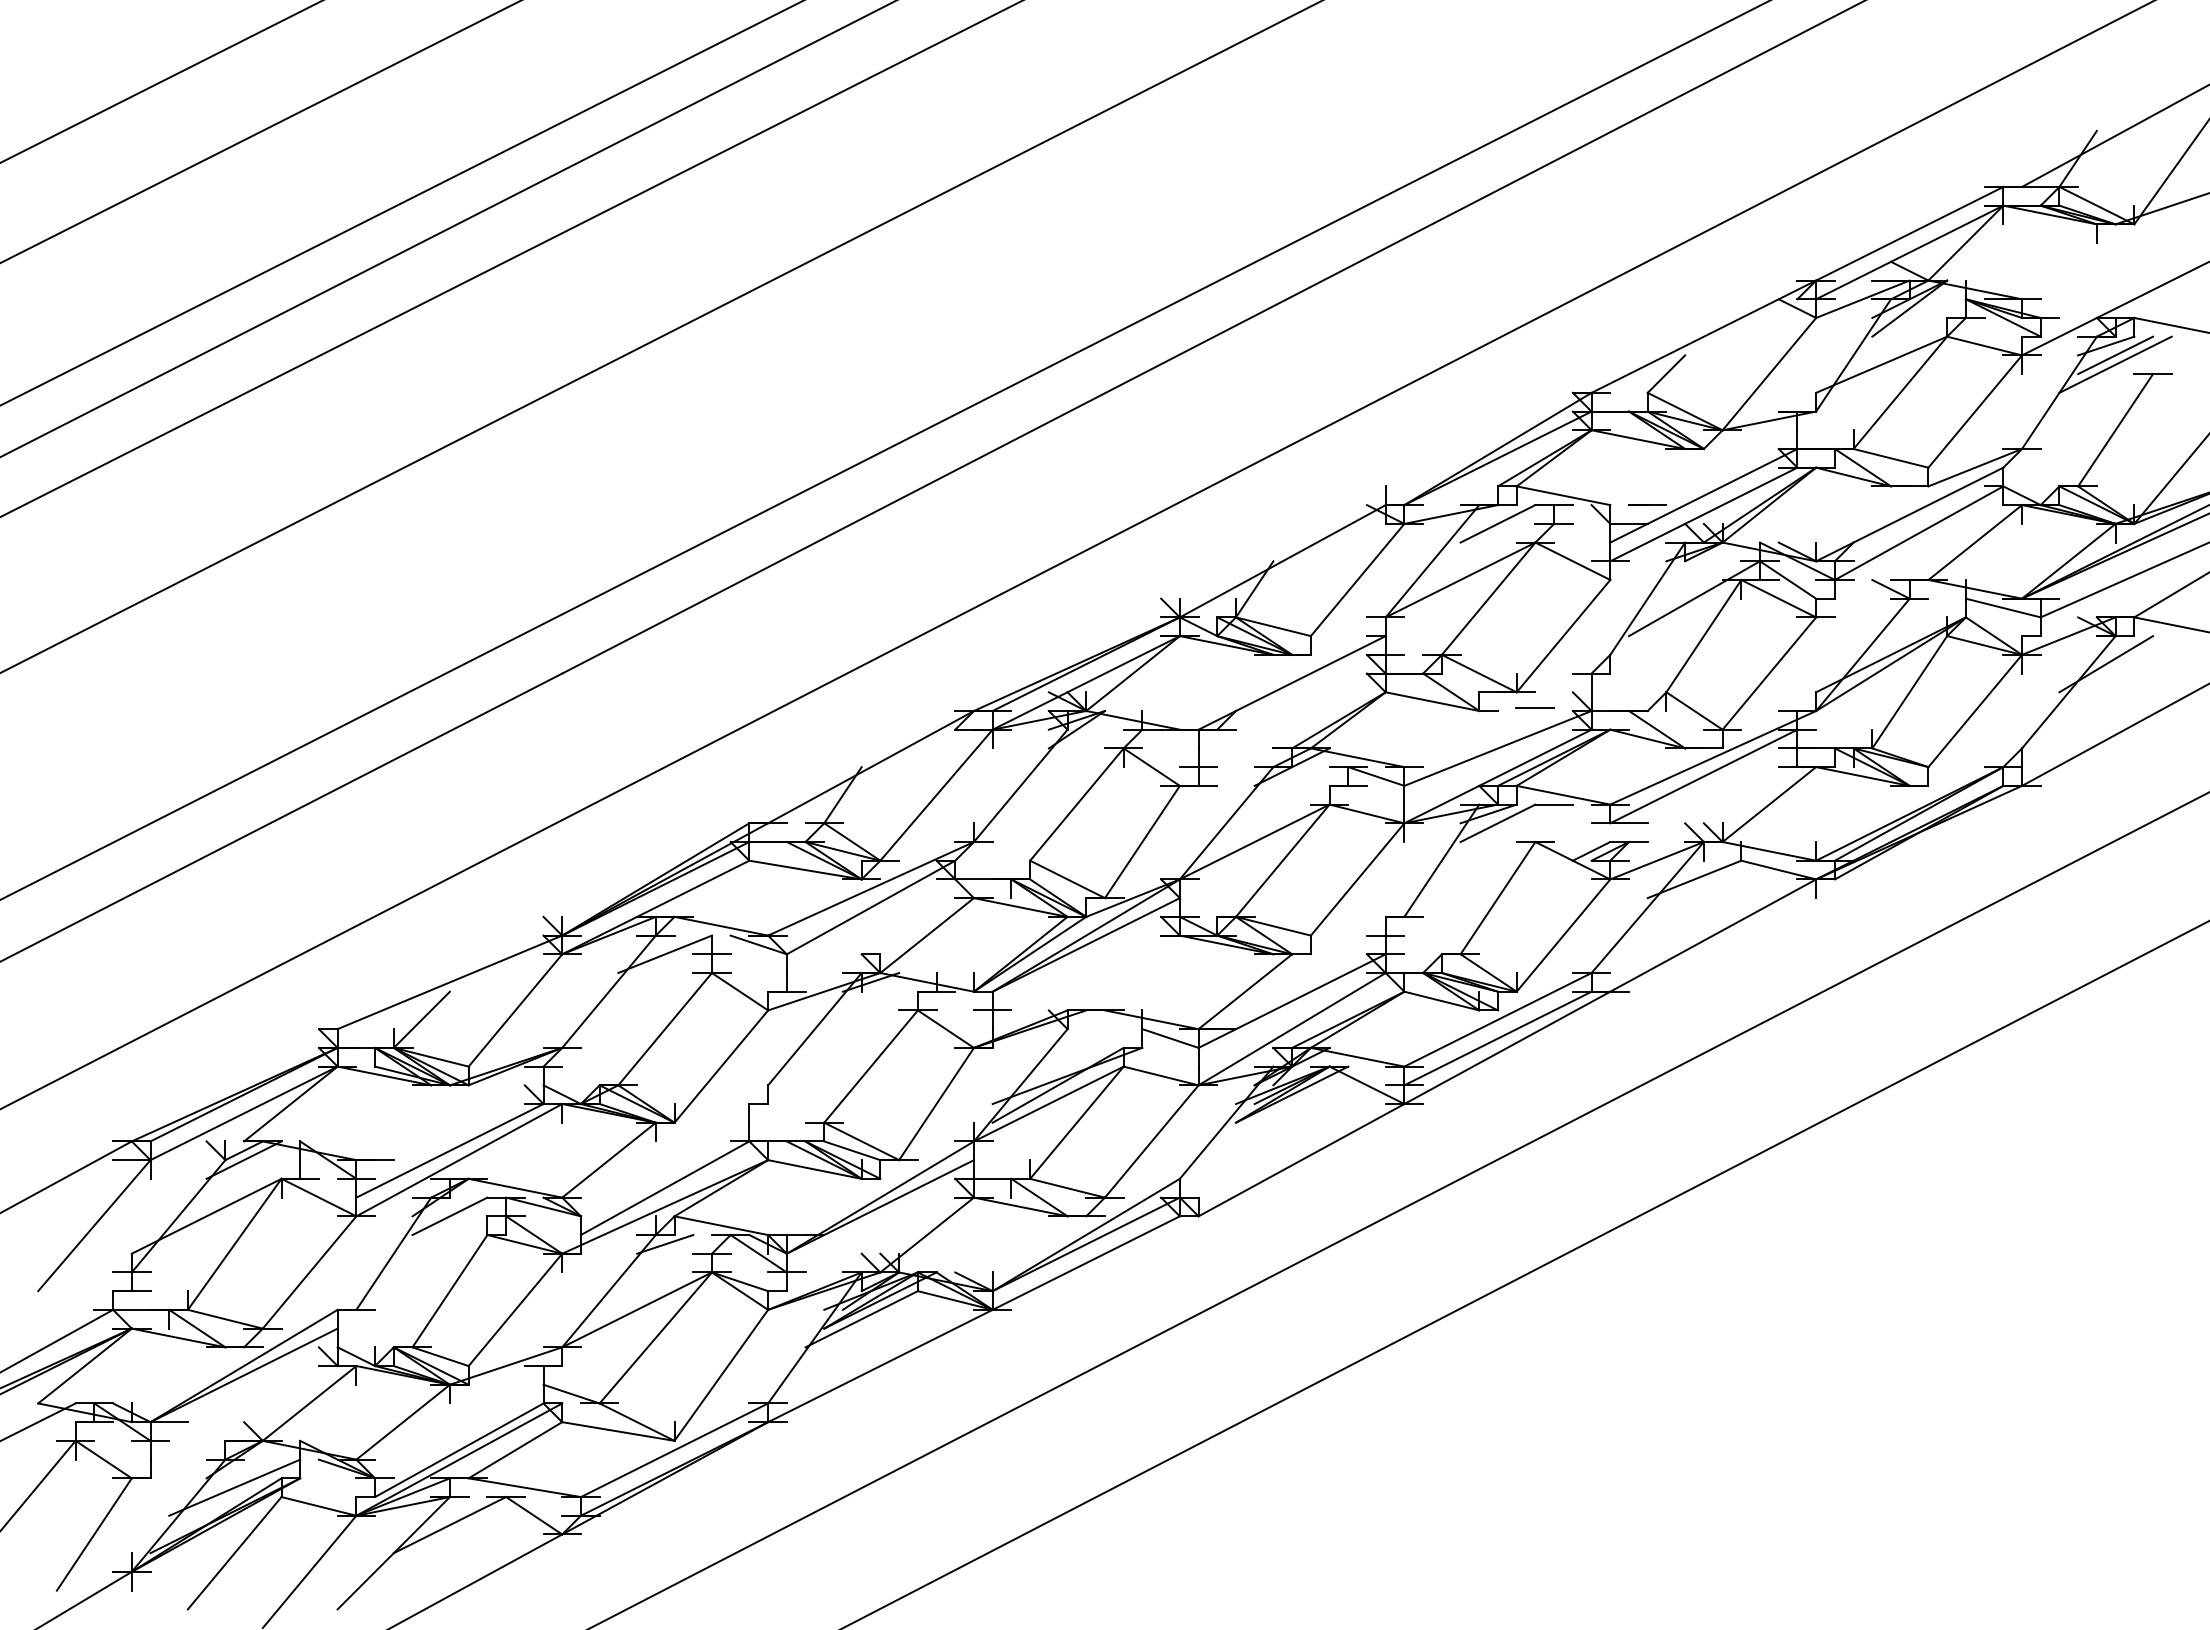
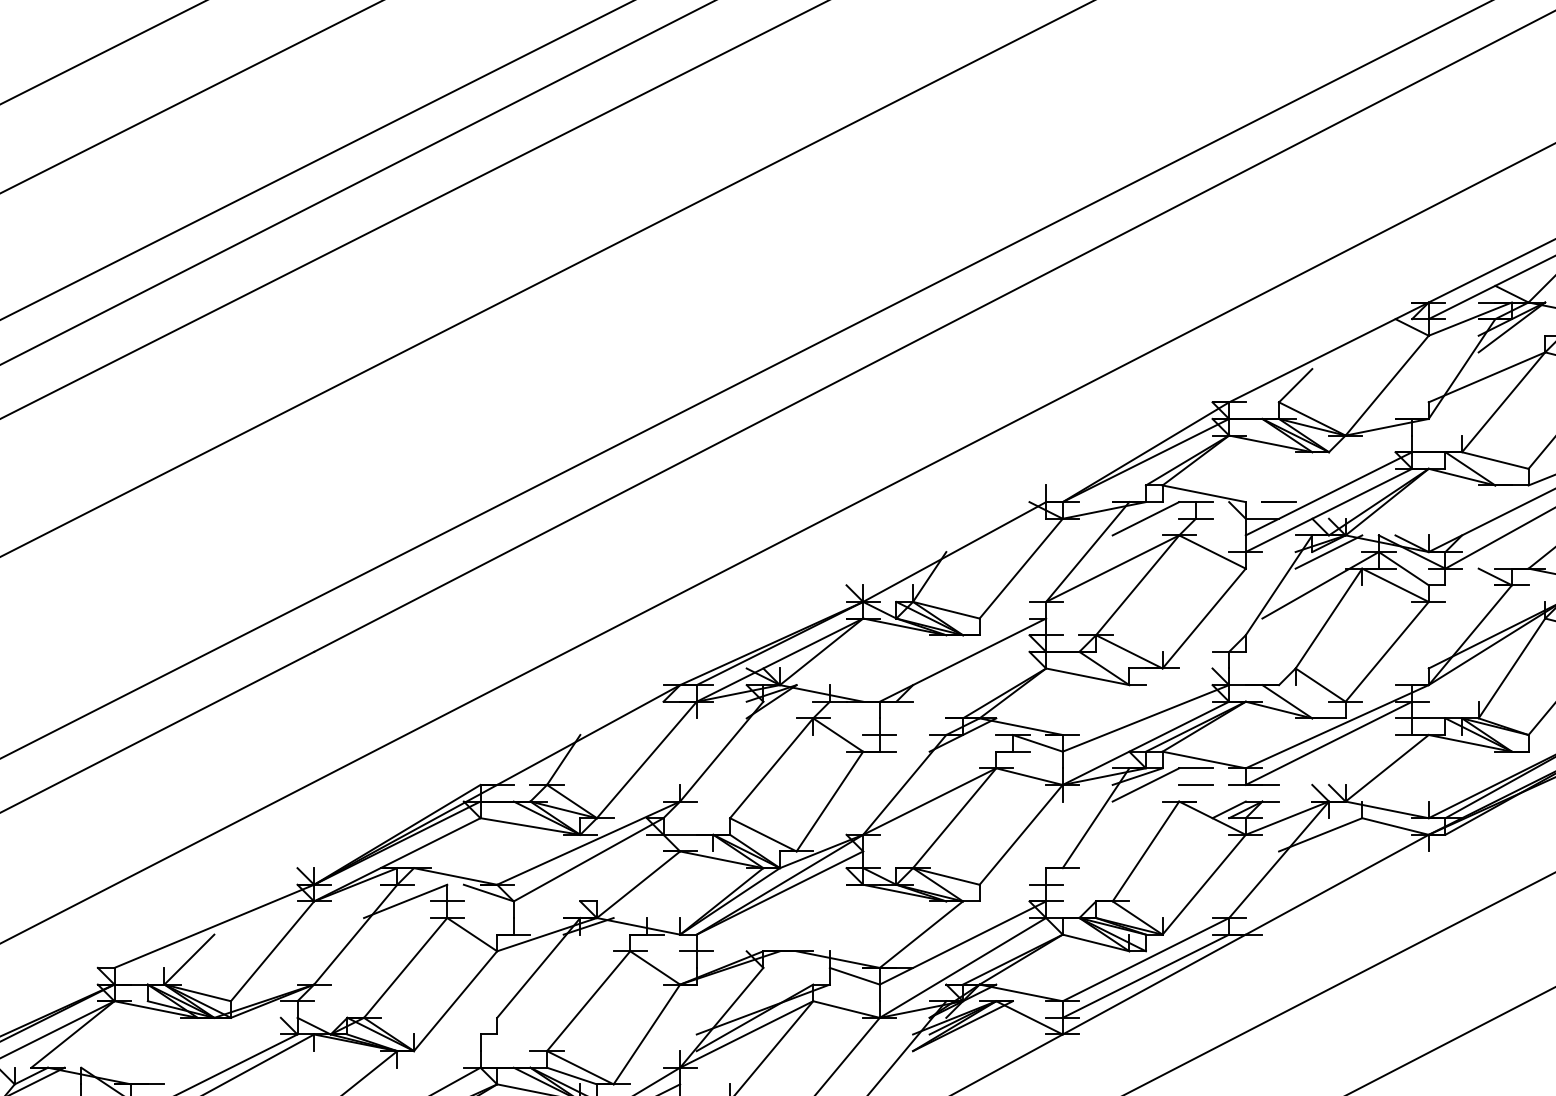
line: (1703, 561) -> (1328, 552), added
line: (1534, 707) -> (1195, 784), moved

